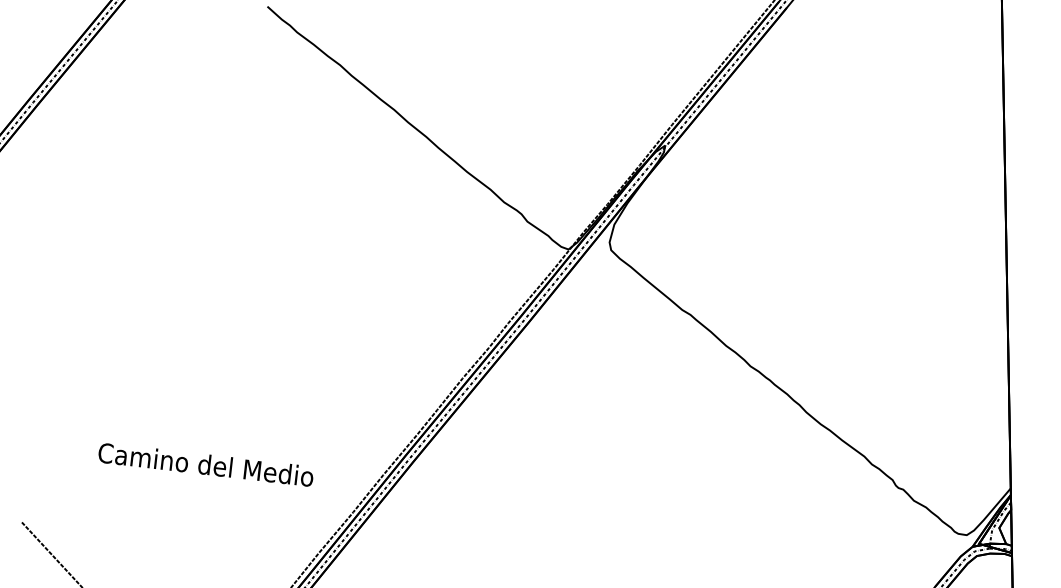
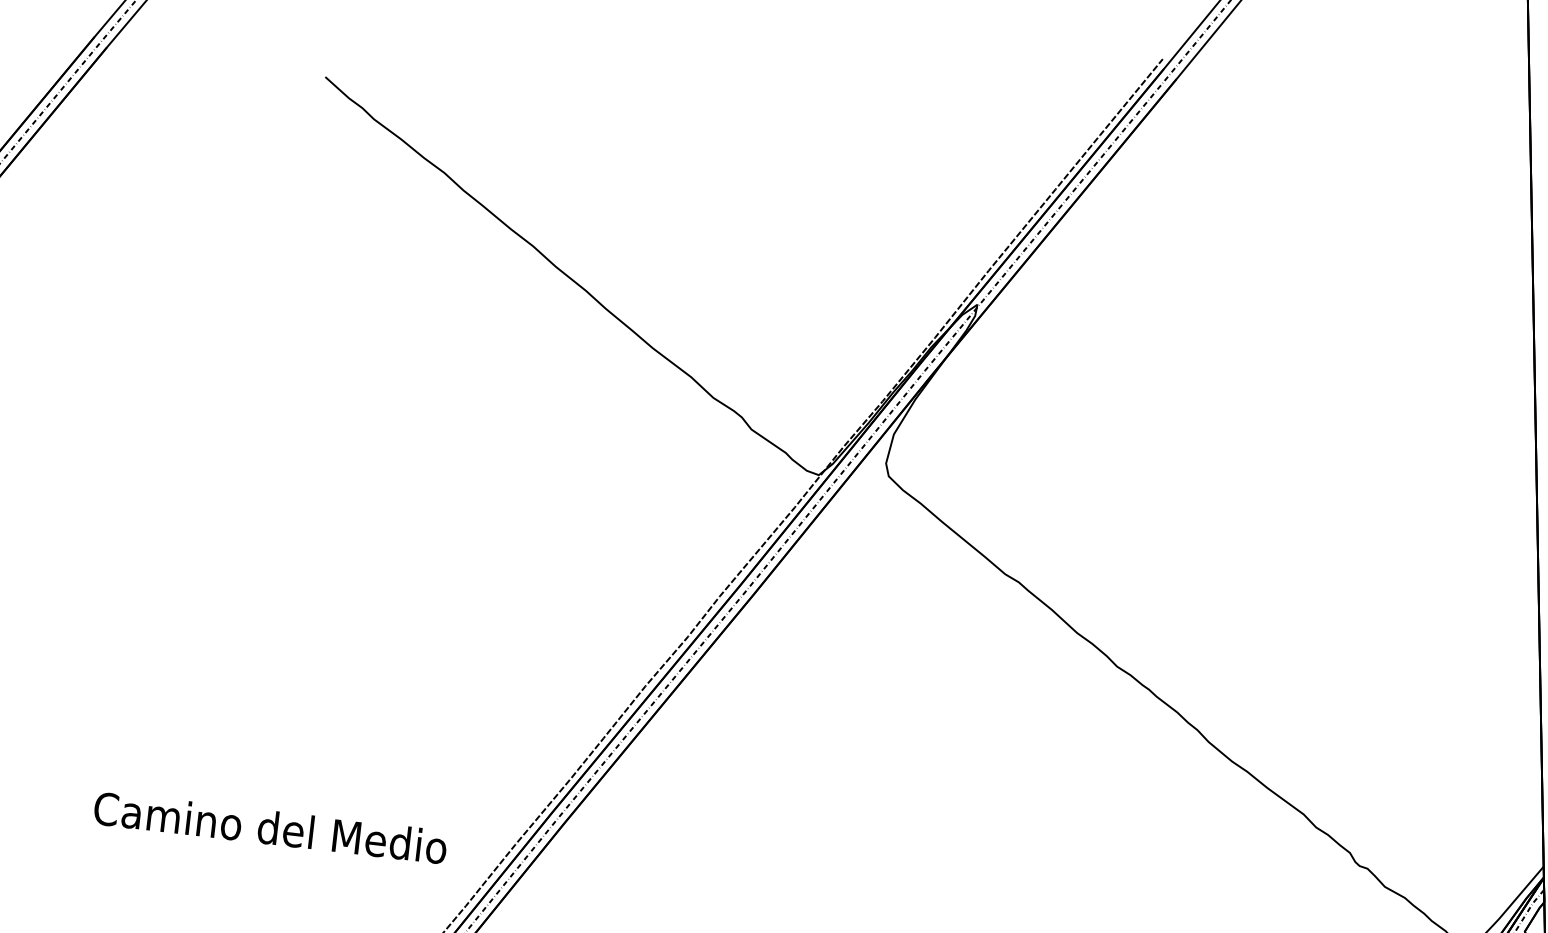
text: (205, 464) -> (269, 827), moved

